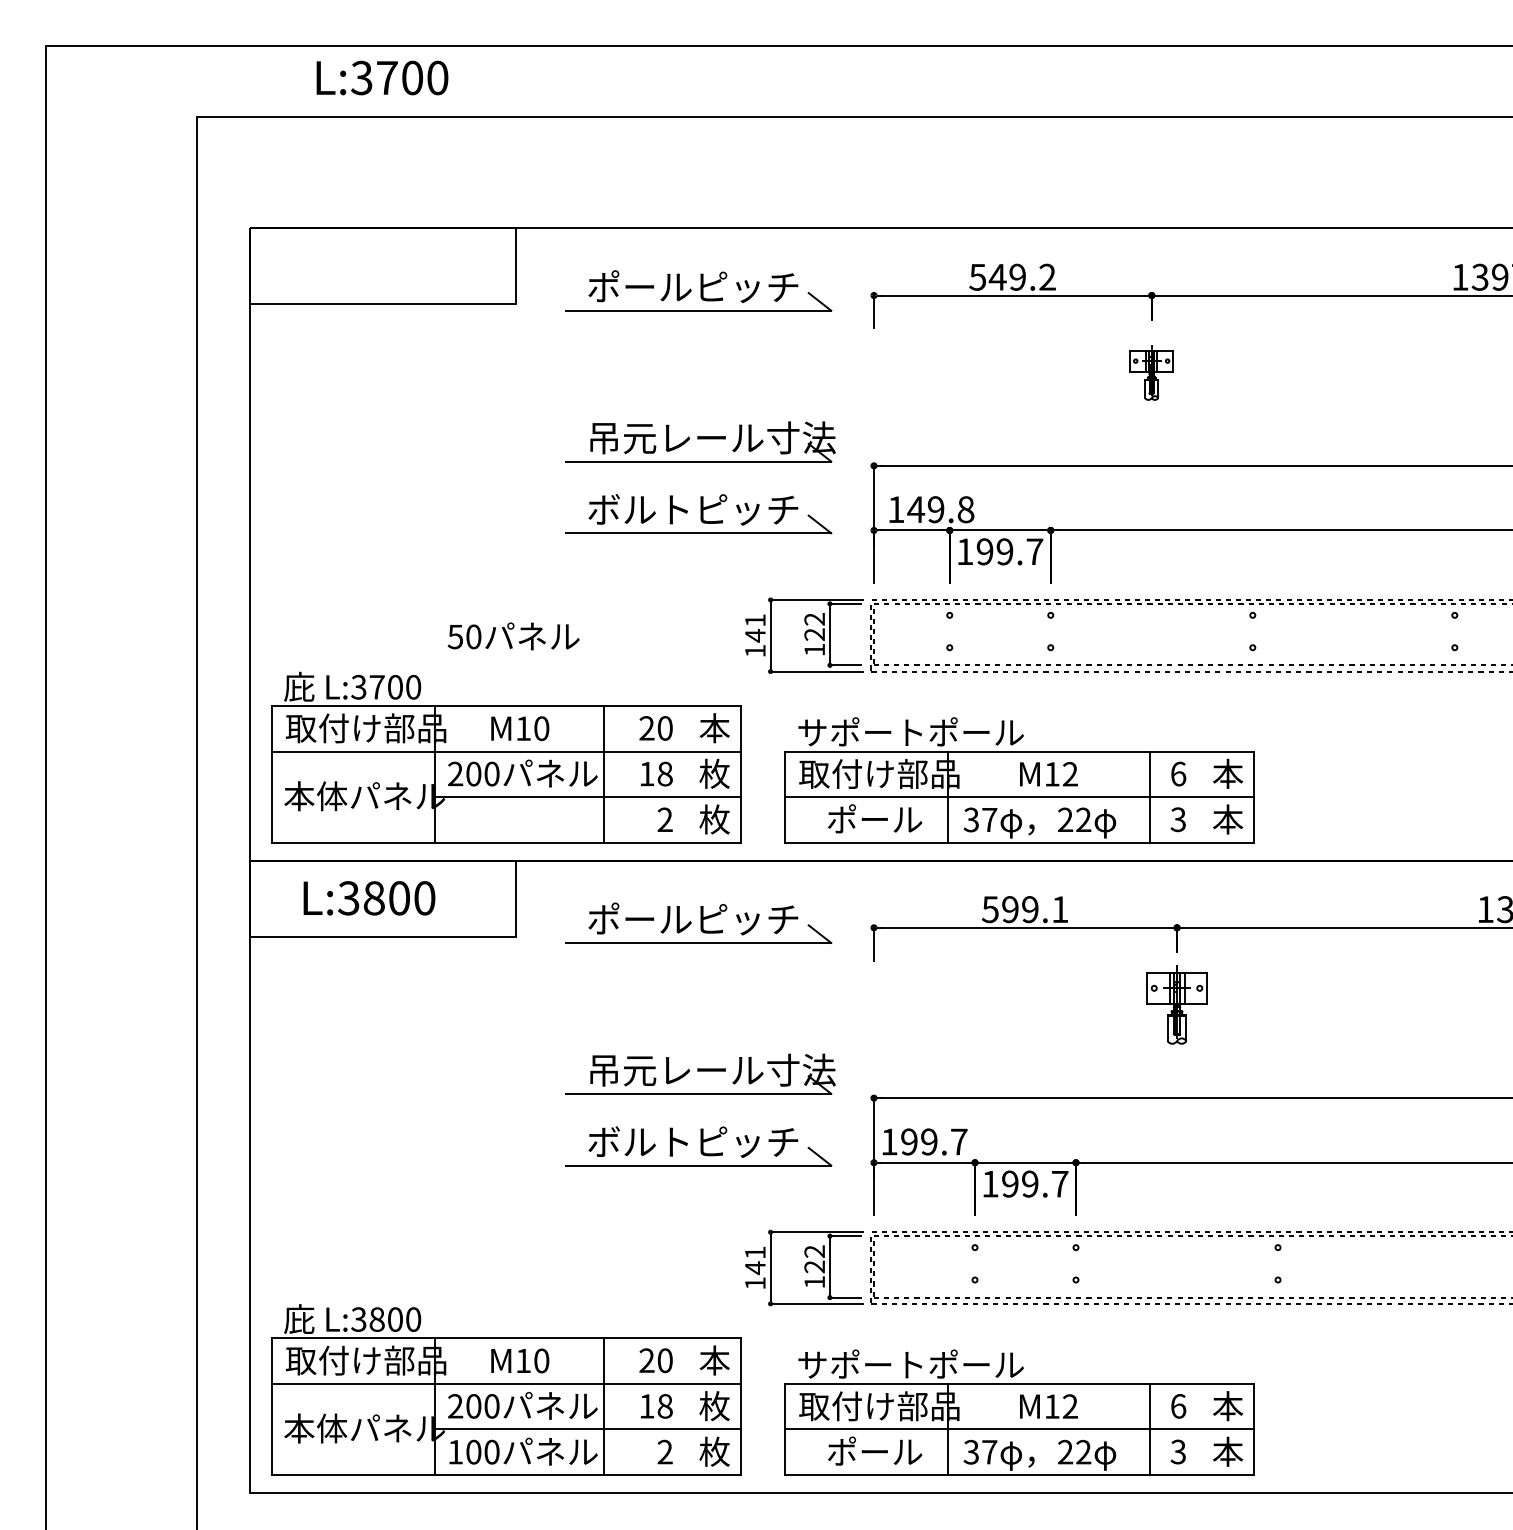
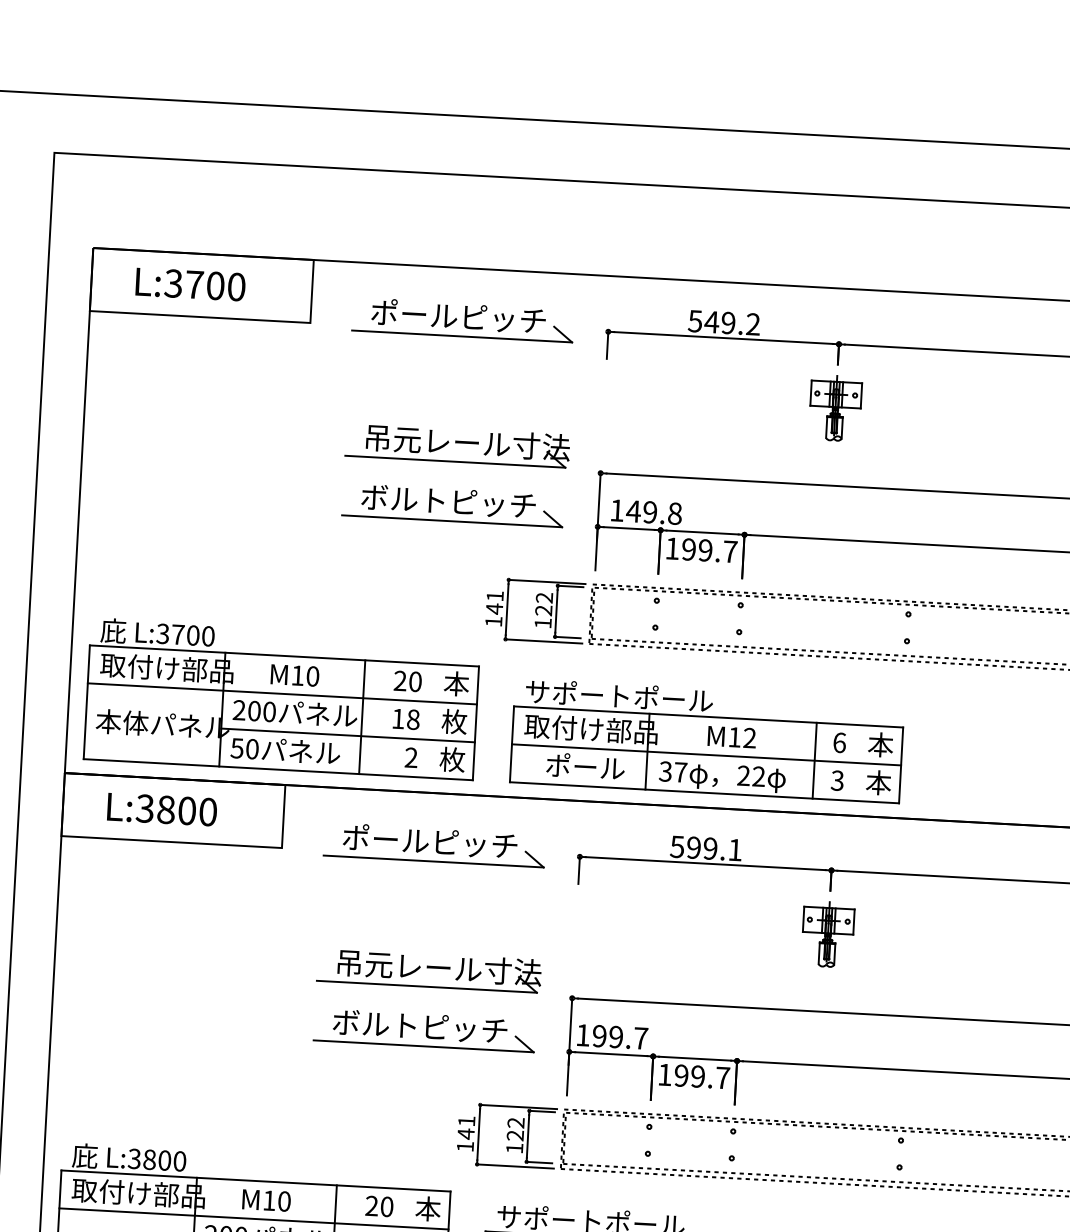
text: (382, 77) -> (190, 284), moved
part: (1151, 372) -> (835, 408), size x1.43
text: (513, 636) -> (285, 750), moved

